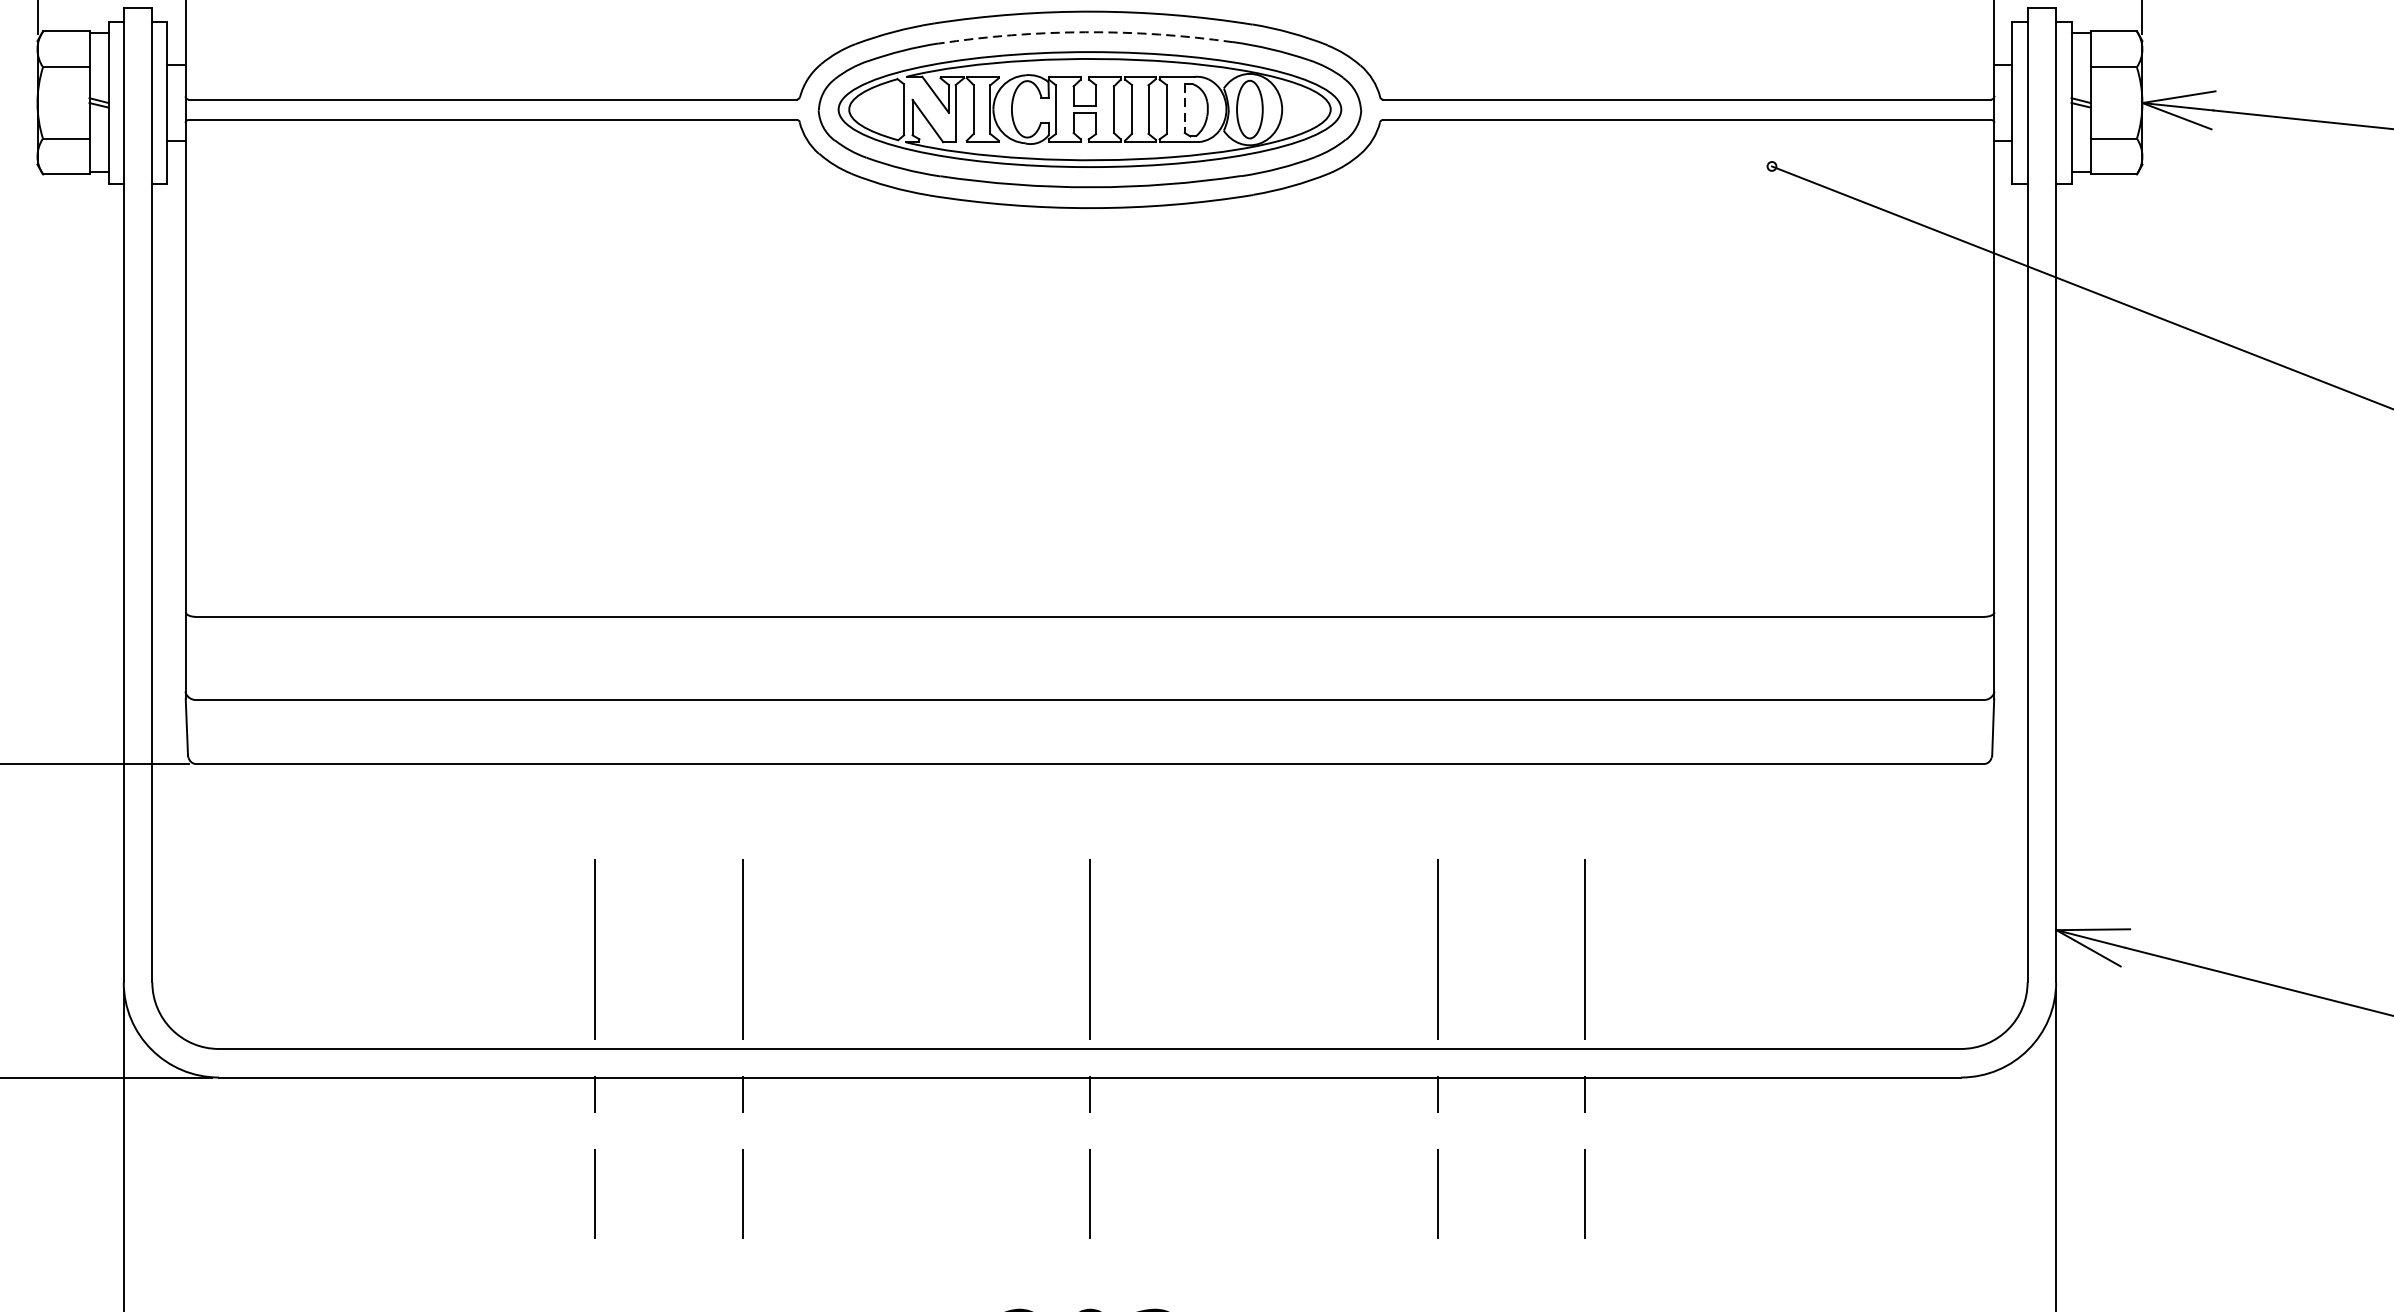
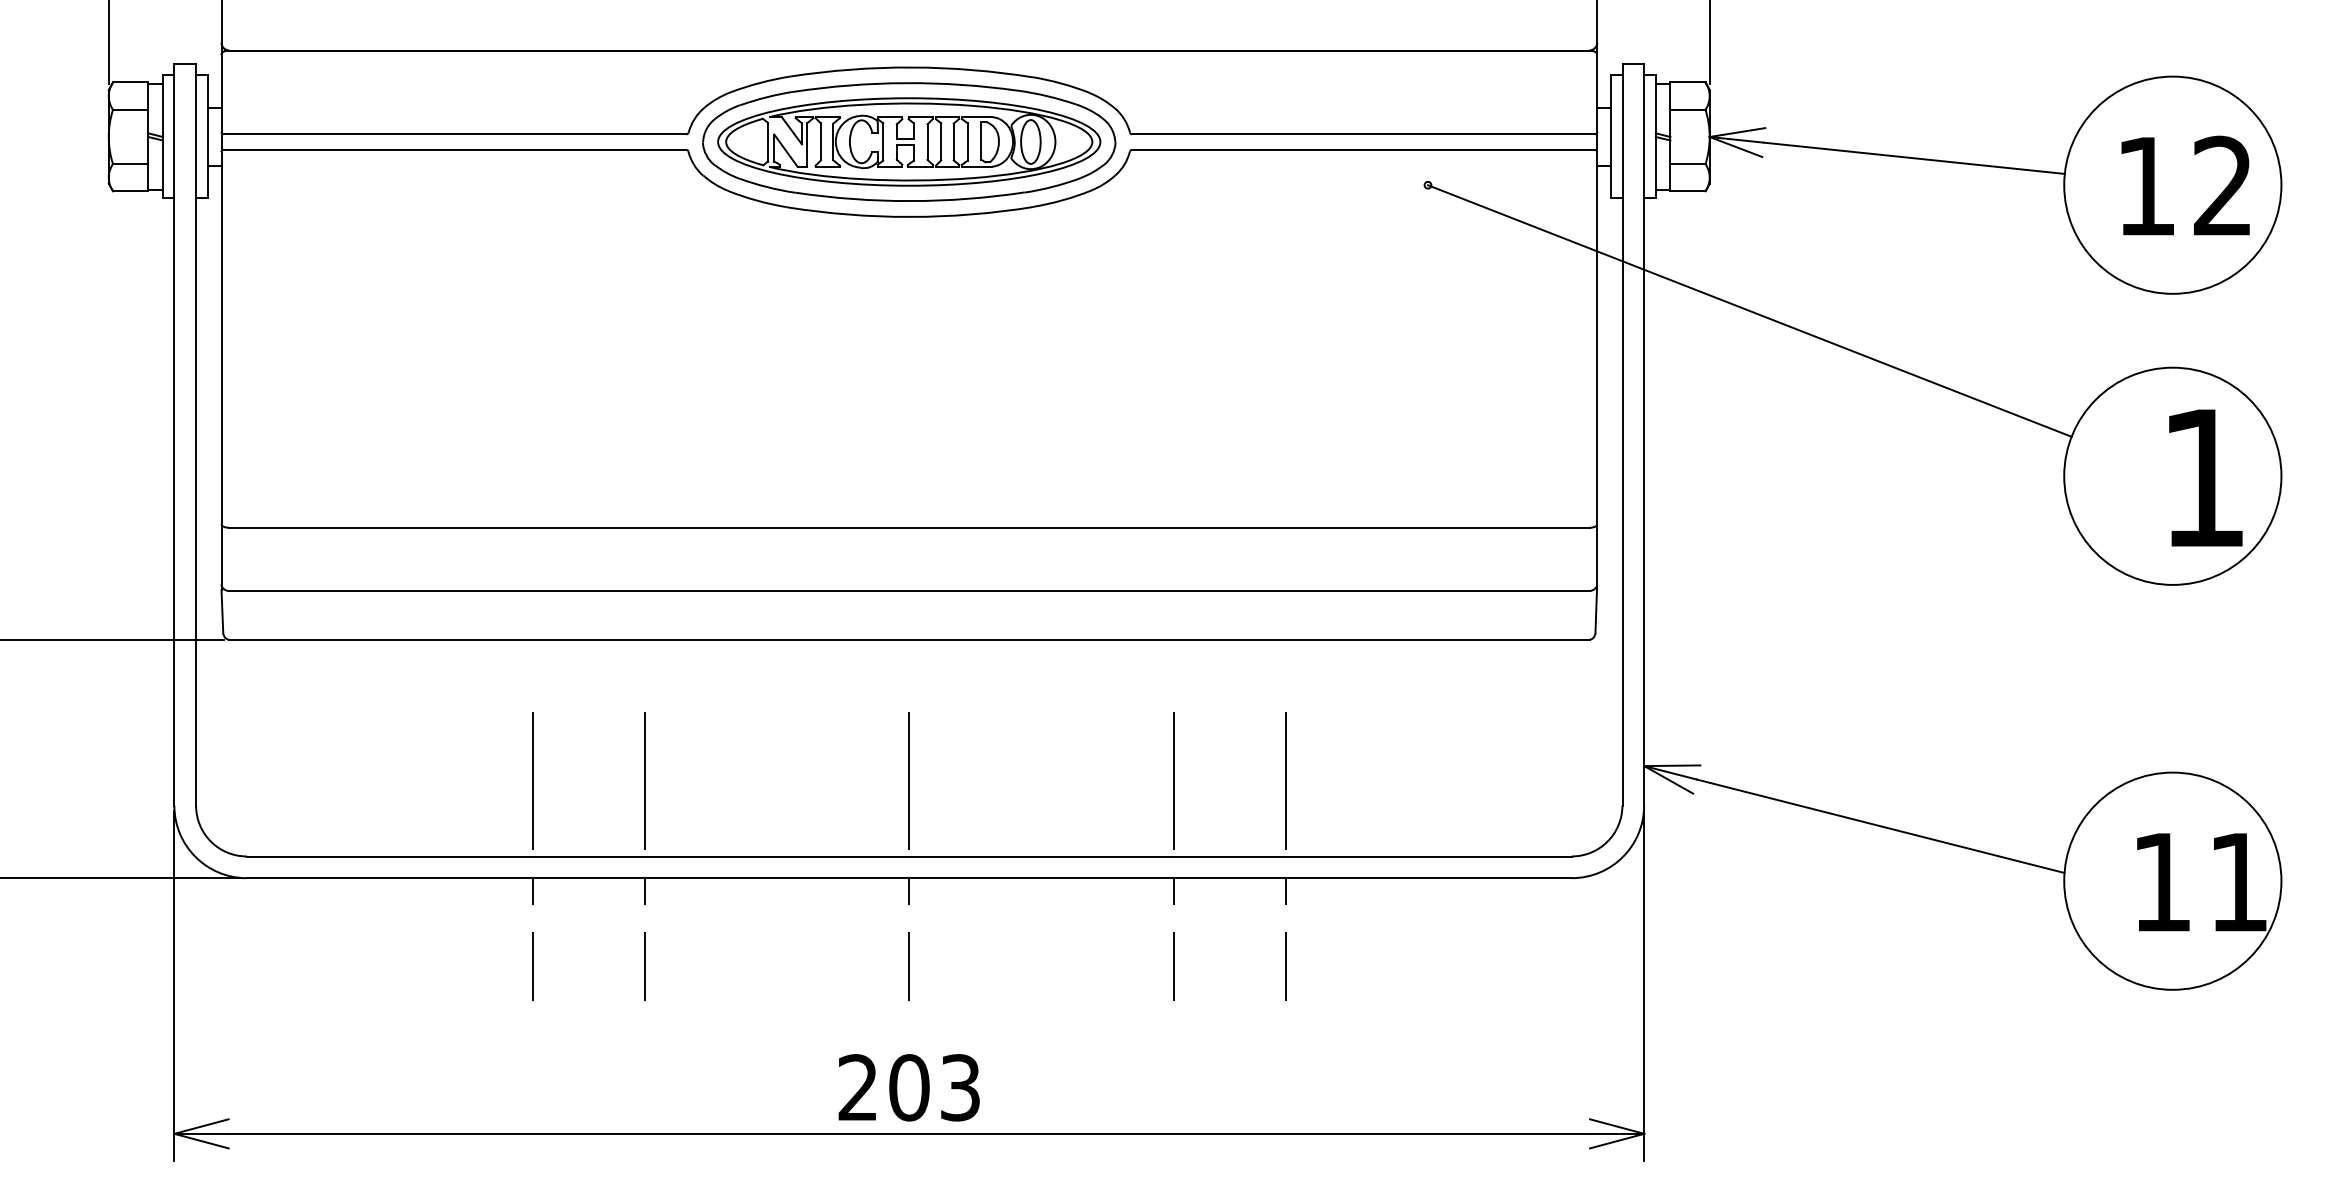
arc: (1085, 32) -> (905, 83), dashed -> solid
line: (1184, 108) -> (981, 141), dashed -> solid

